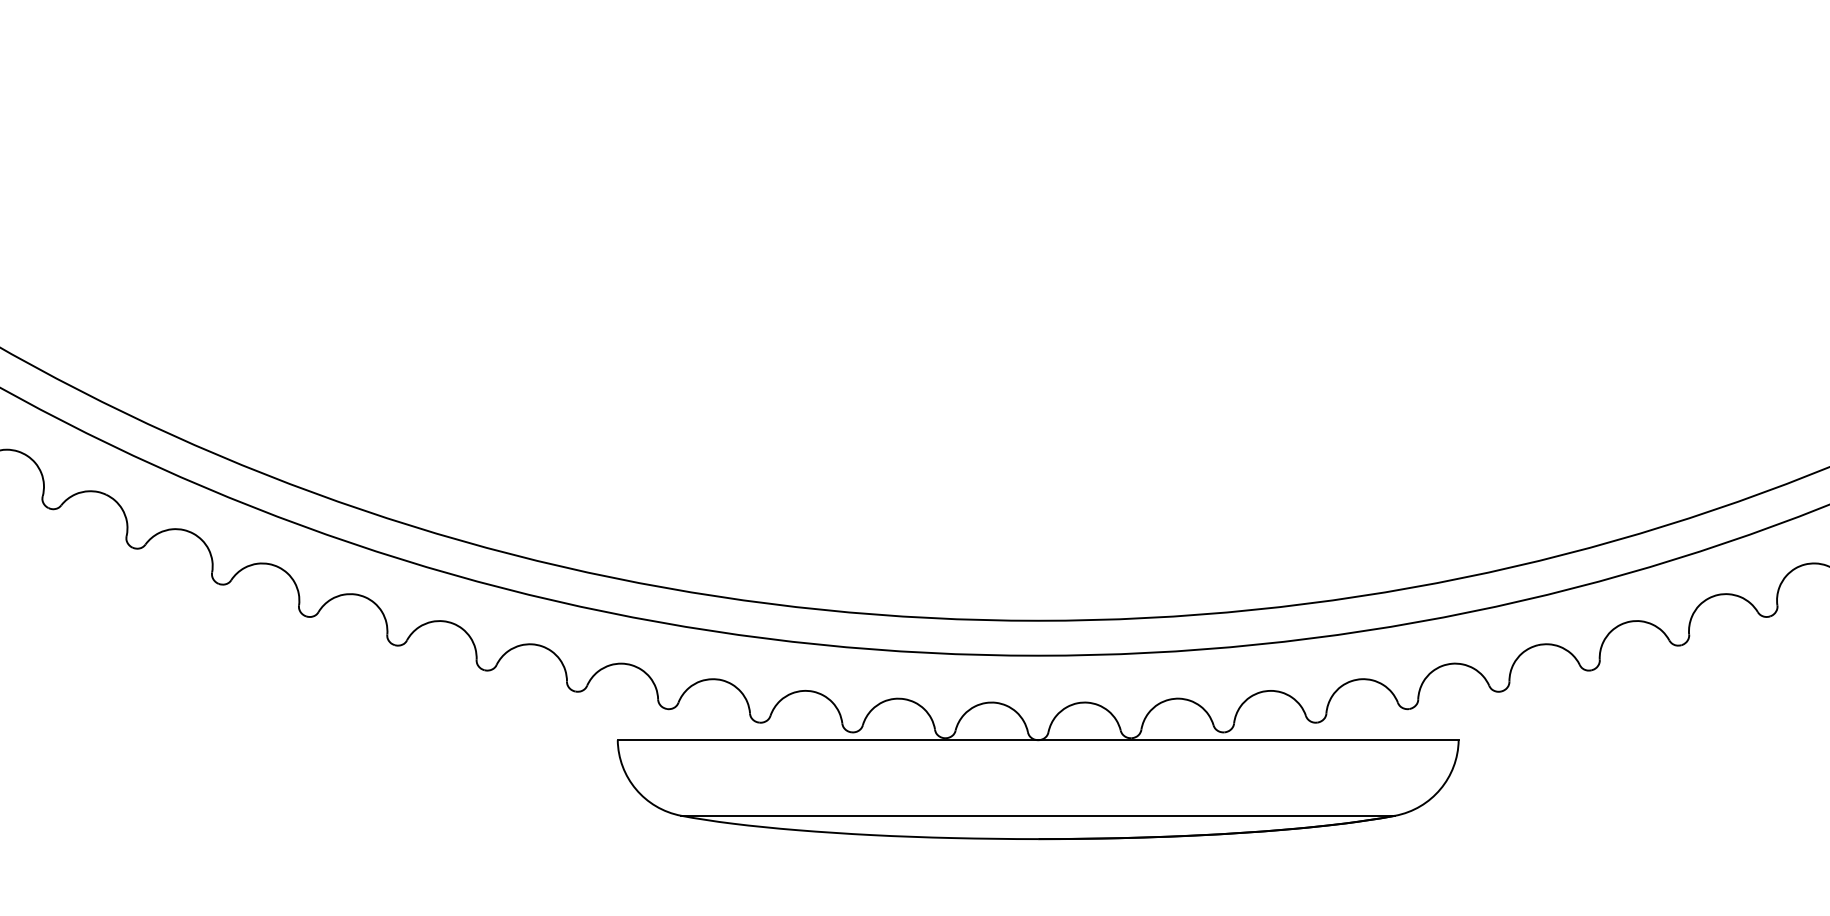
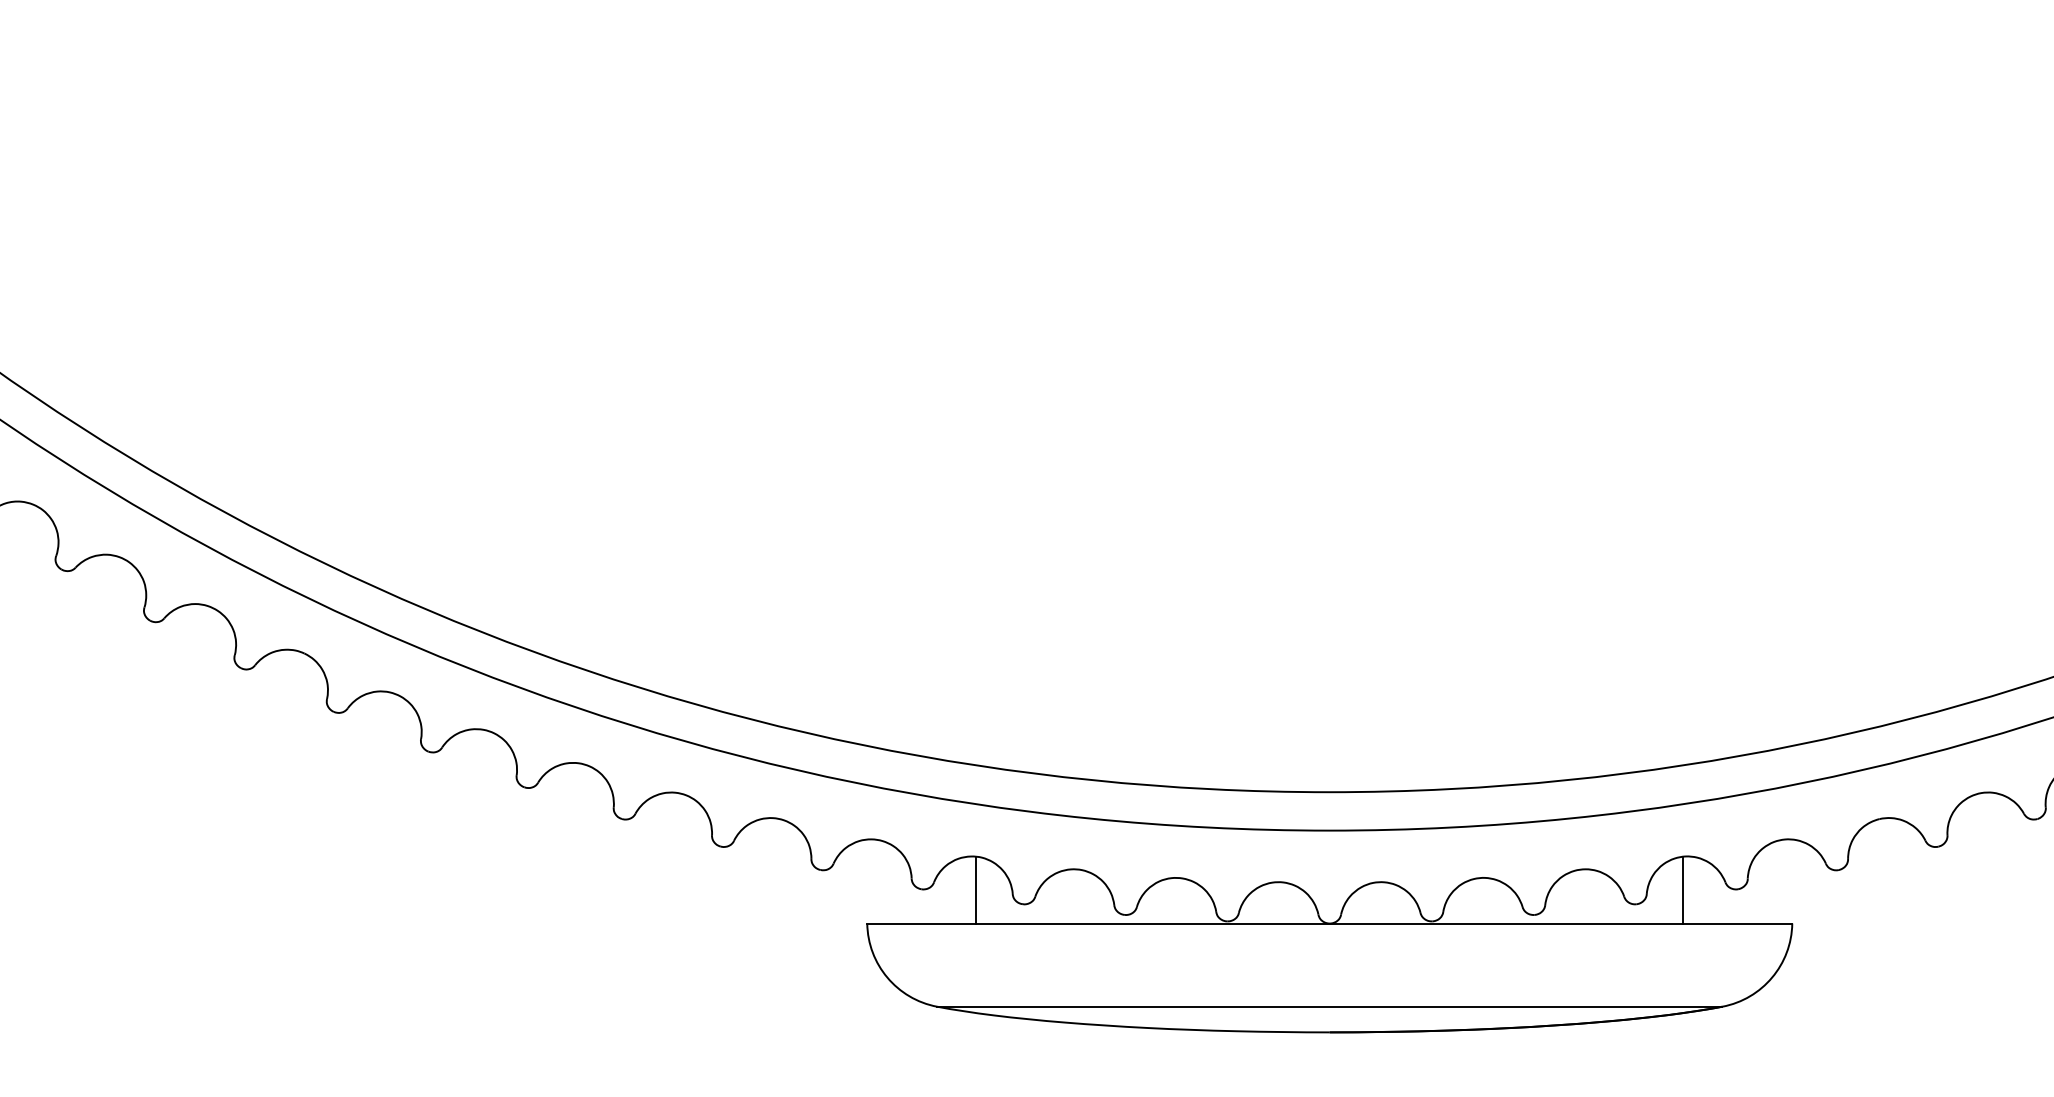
line: (717, 709) -> (976, 889), added
line: (1359, 709) -> (1683, 889), added

